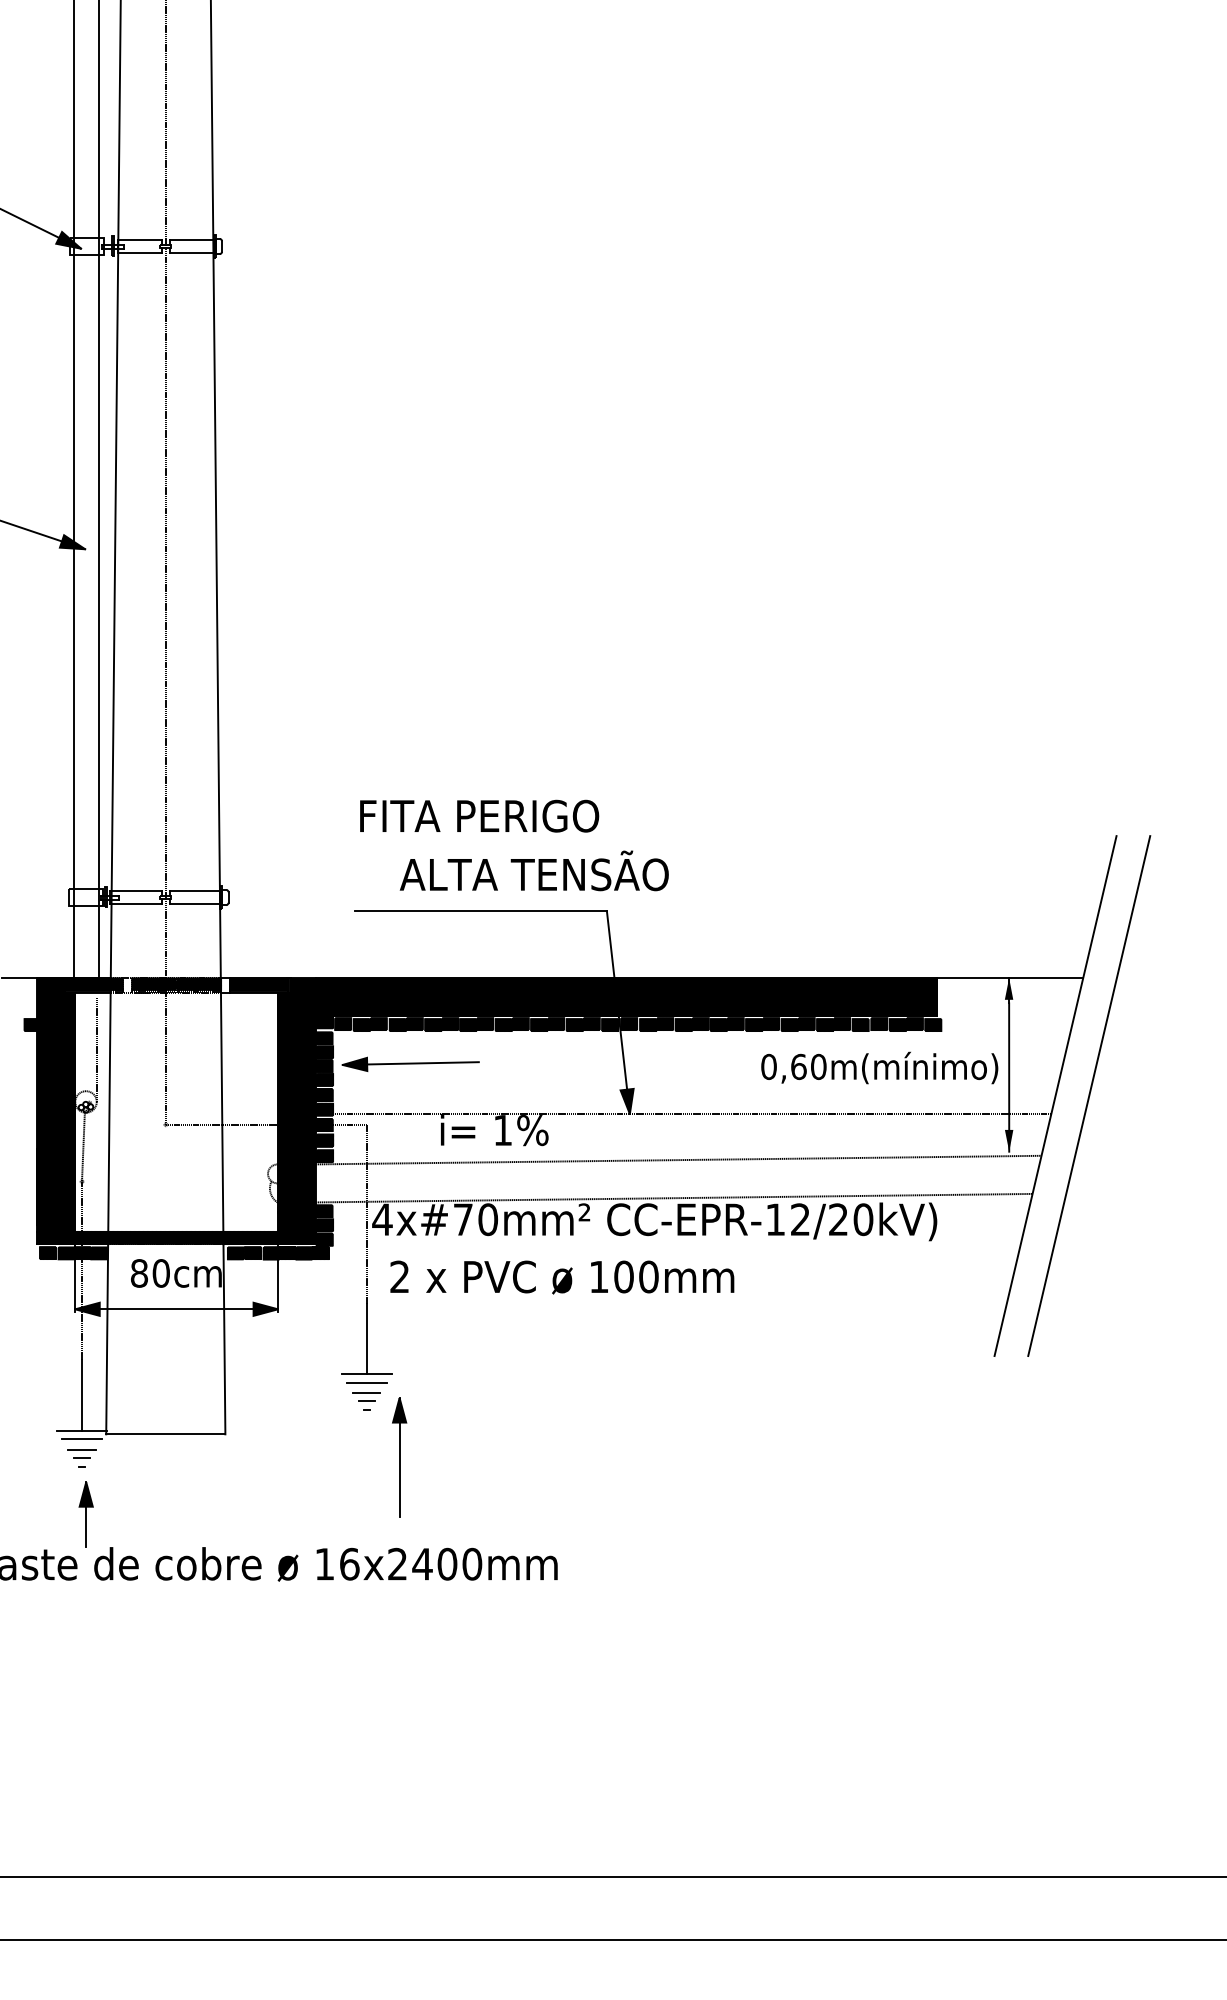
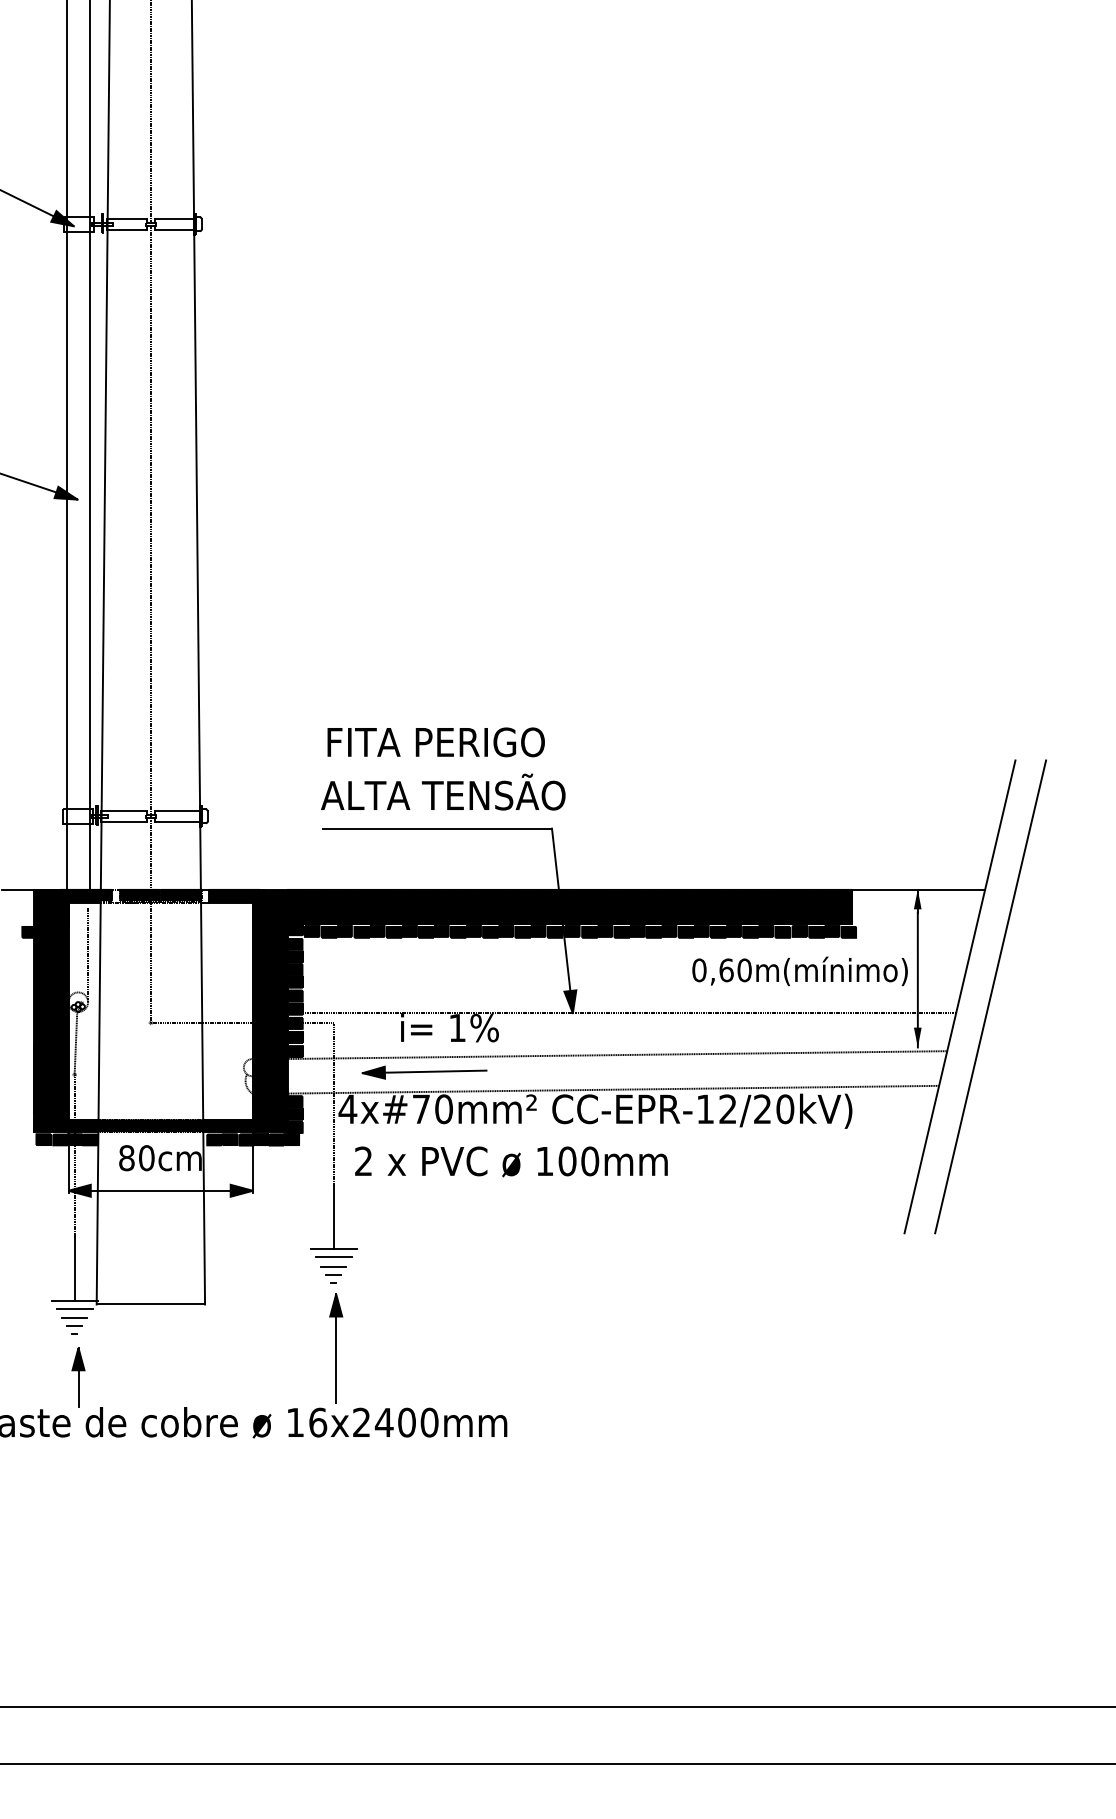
text: (533, 870) -> (442, 791), moved
part: (410, 1063) -> (424, 1071), moved
part: (399, 1457) -> (336, 1348), moved

